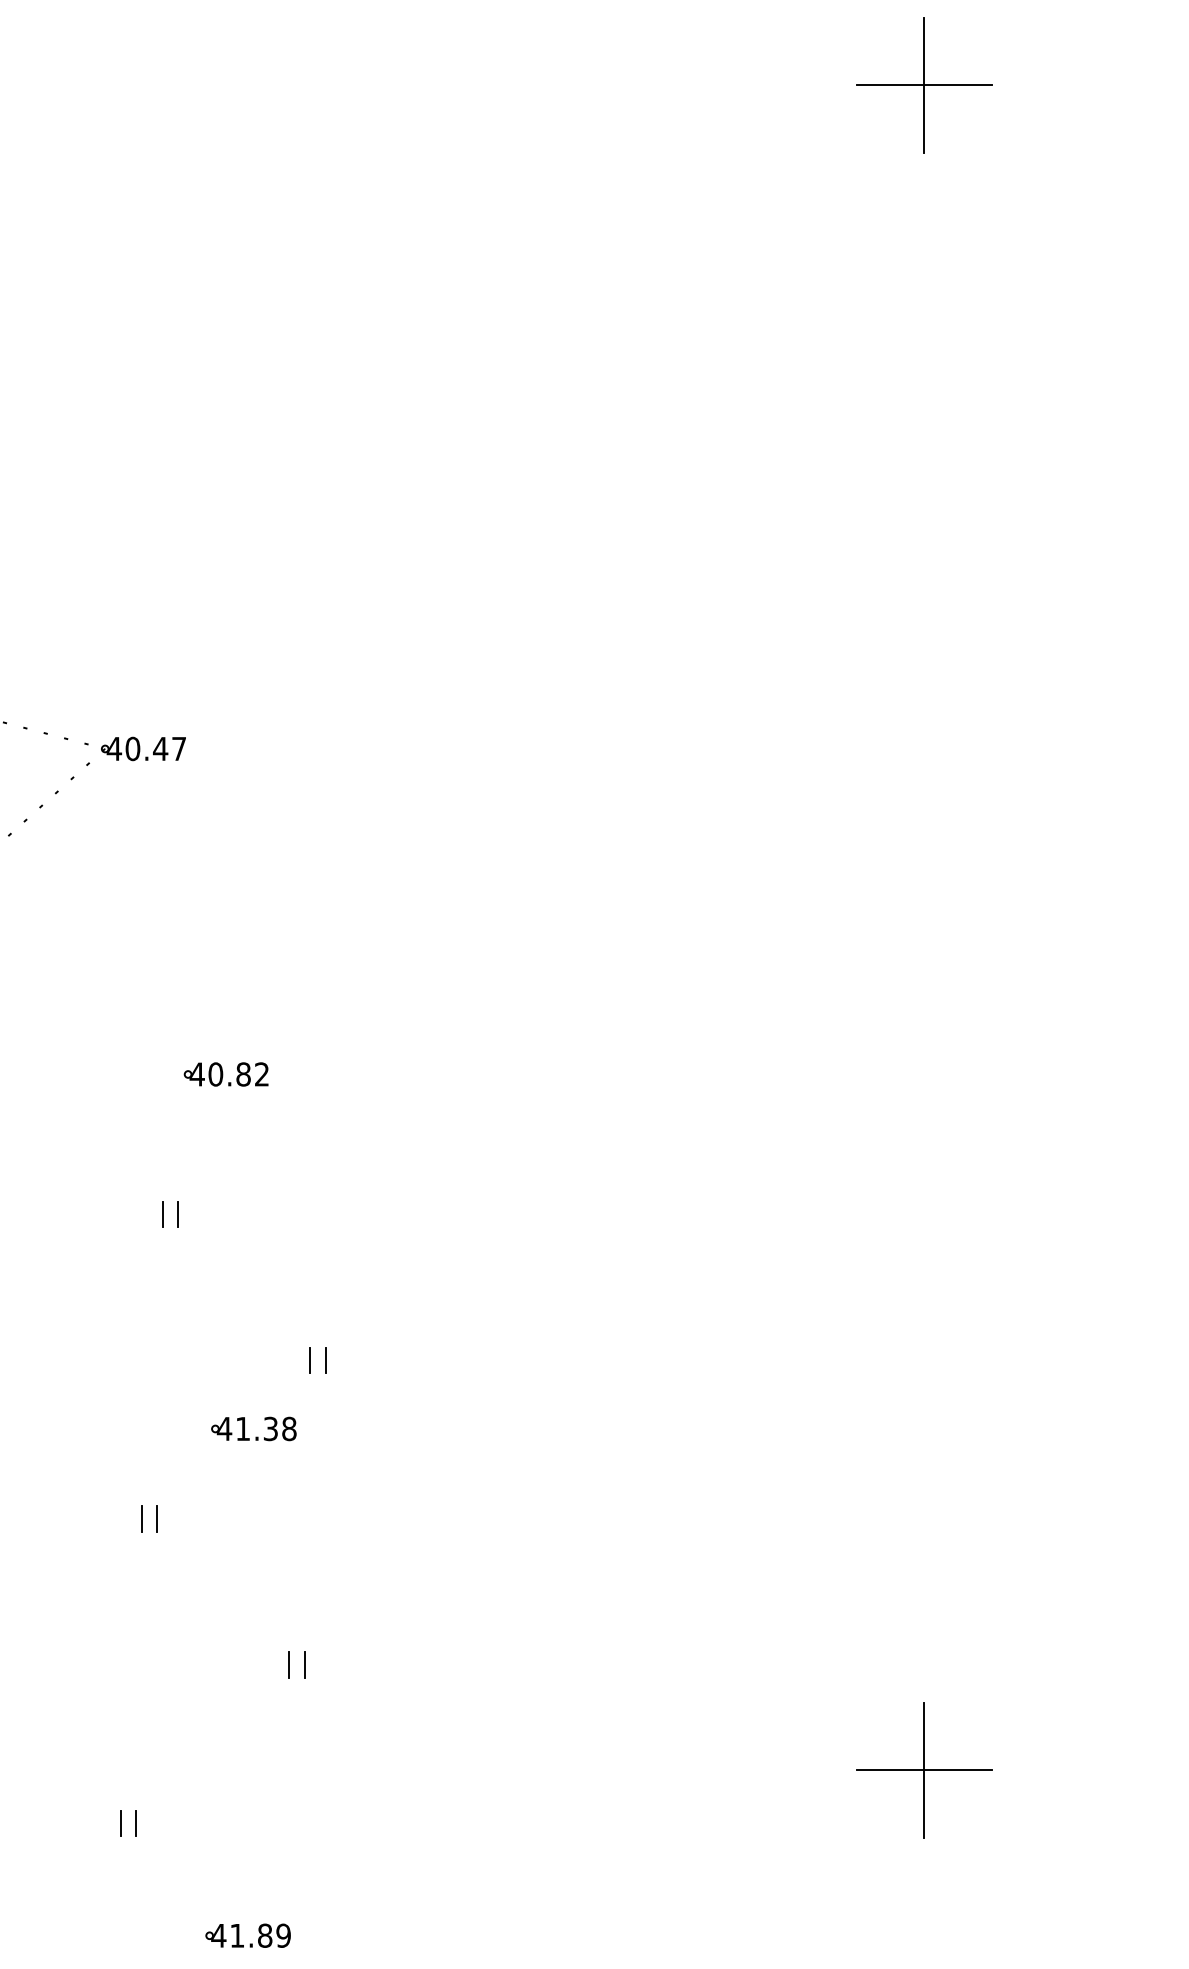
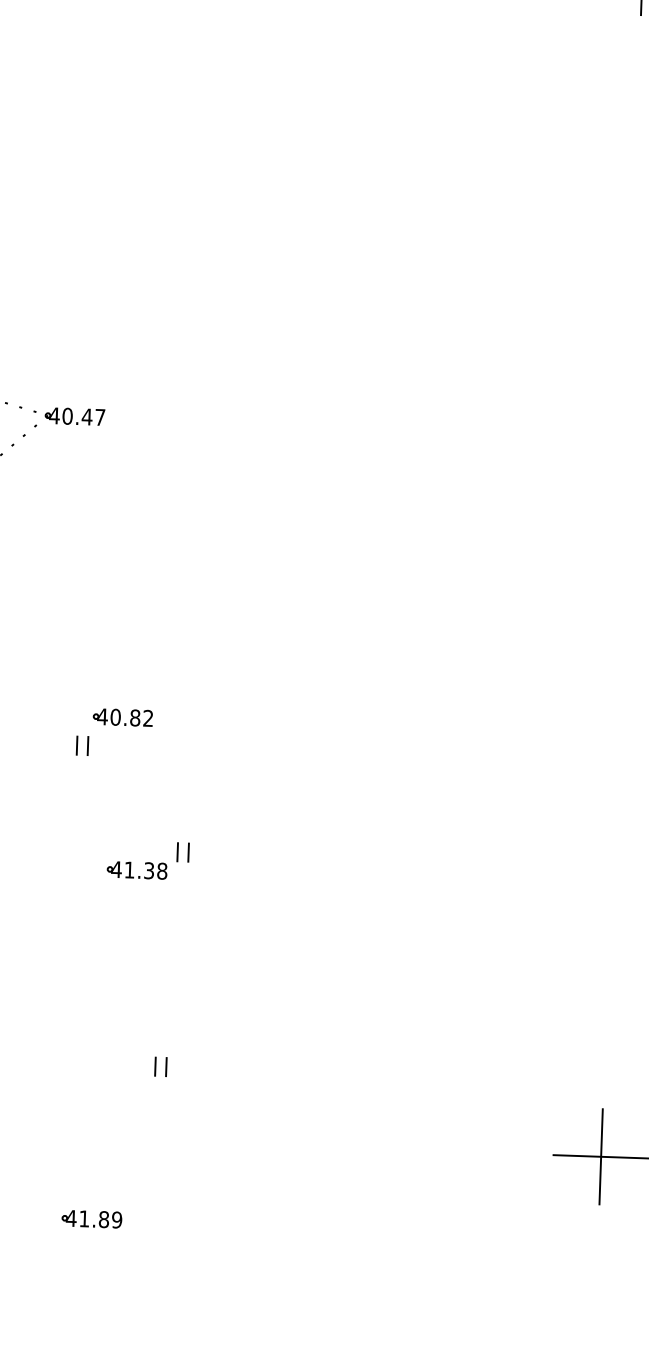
part: (225, 1074) -> (122, 717), moved
part: (256, 1436) -> (138, 875), moved
part: (142, 1518) -> (55, 959), removed
part: (121, 1823) -> (33, 1174), removed
part: (239, 1935) -> (85, 1218), moved

